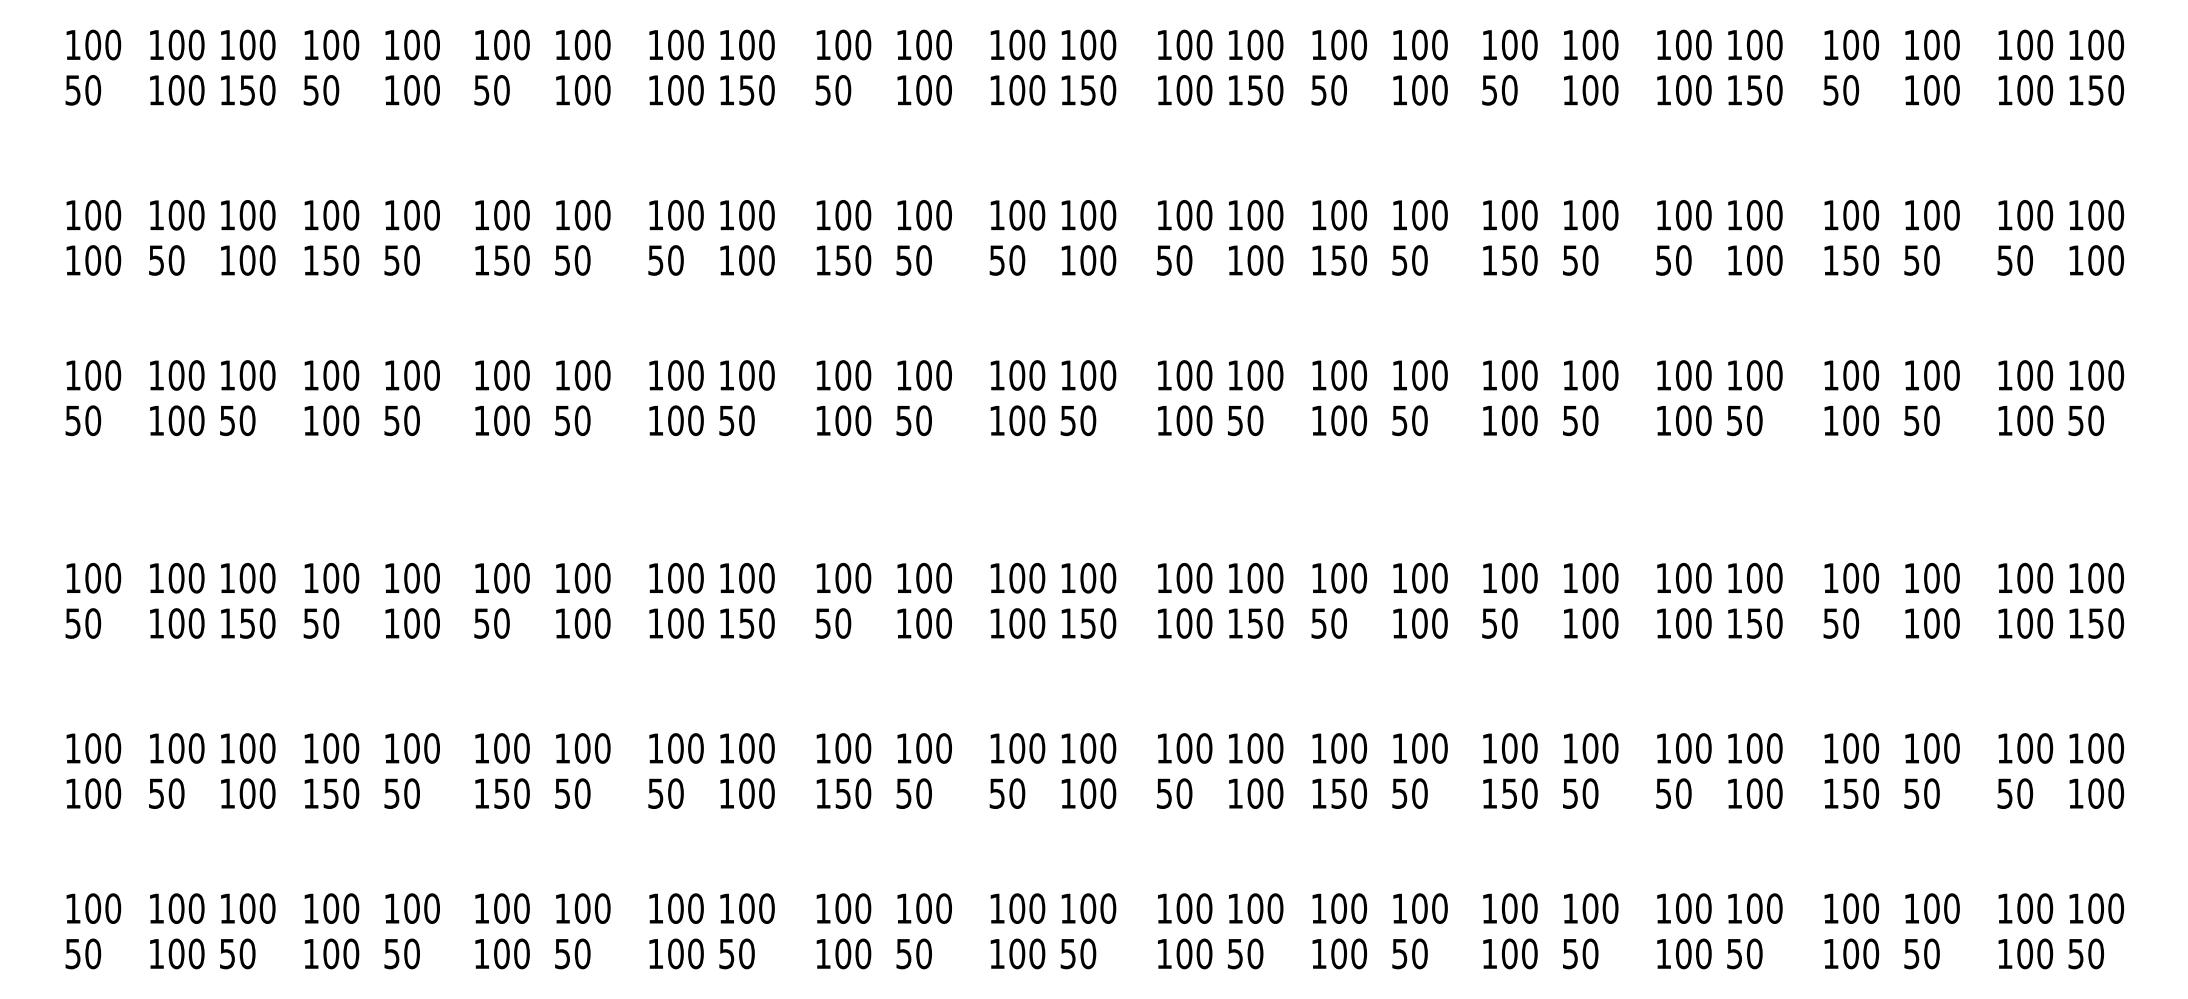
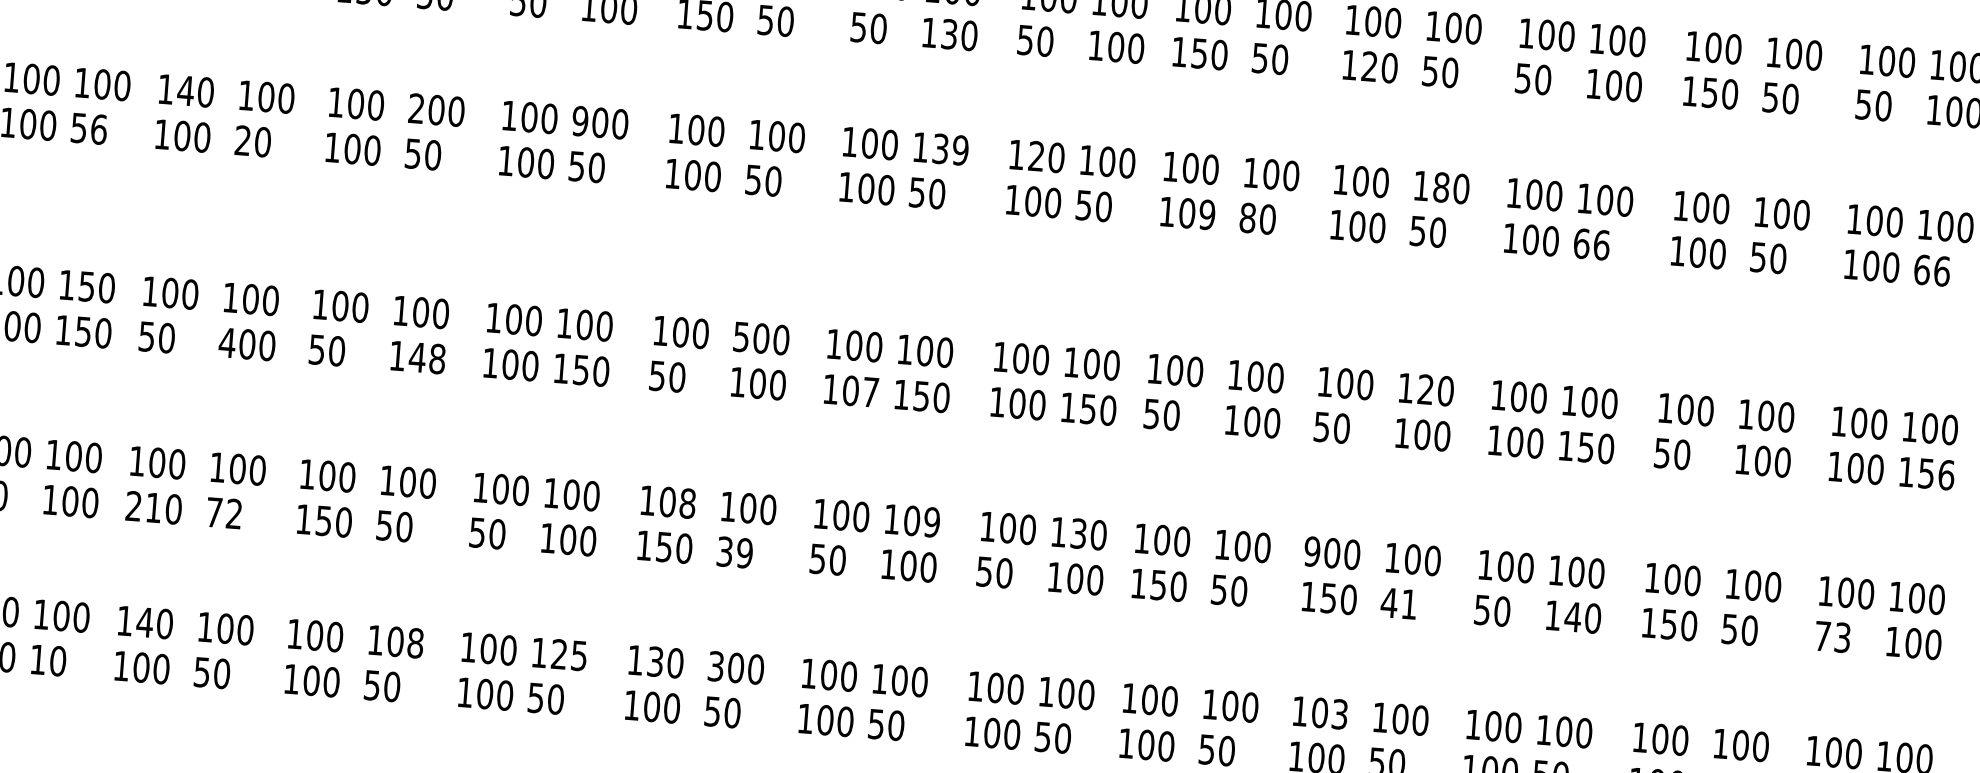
text: (1088, 260) -> (949, 34), 100 -> 130
text: (1509, 260) -> (1369, 66), 150 -> 120
text: (330, 375) -> (185, 90), 100 -> 140
text: (562, 375) -> (416, 108), 100 -> 200
text: (726, 375) -> (579, 121), 100 -> 900
text: (1098, 375) -> (950, 149), 100 -> 139
text: (1184, 375) -> (1036, 156), 100 -> 120
text: (1590, 375) -> (1441, 187), 100 -> 180
text: (247, 420) -> (98, 129), 50 -> 56
text: (391, 420) -> (242, 140), 50 -> 20
text: (1359, 420) -> (1207, 214), 100 -> 109
text: (1399, 420) -> (1247, 217), 50 -> 80
text: (1744, 420) -> (1591, 244), 50 -> 66
text: (2086, 420) -> (1932, 270), 50 -> 66
text: (247, 577) -> (86, 285), 100 -> 150
text: (903, 578) -> (740, 337), 100 -> 500
text: (1590, 578) -> (1425, 389), 100 -> 120
text: (391, 623) -> (226, 342), 100 -> 400
text: (592, 623) -> (427, 358), 100 -> 148
text: (1037, 623) -> (871, 392), 100 -> 107
text: (2116, 623) -> (1946, 475), 150 -> 156
text: (863, 748) -> (687, 503), 100 -> 108
text: (1108, 748) -> (932, 522), 100 -> 109
text: (1255, 748) -> (1078, 533), 100 -> 130
text: (1489, 748) -> (1312, 551), 100 -> 900
text: (320, 793) -> (143, 506), 150 -> 210
text: (401, 793) -> (223, 513), 50 -> 72
text: (914, 793) -> (735, 552), 50 -> 39
text: (1580, 793) -> (1399, 603), 50 -> 41
text: (1754, 793) -> (1572, 616), 100 -> 140
text: (2015, 793) -> (1833, 636), 50 -> 73
text: (330, 908) -> (144, 622), 100 -> 140
text: (602, 908) -> (415, 643), 100 -> 108
text: (756, 908) -> (569, 655), 100 -> 125
text: (843, 908) -> (655, 661), 100 -> 130
text: (903, 908) -> (715, 666), 100 -> 300
text: (1529, 908) -> (1339, 714), 100 -> 103
text: (227, 954) -> (38, 660), 50 -> 10

